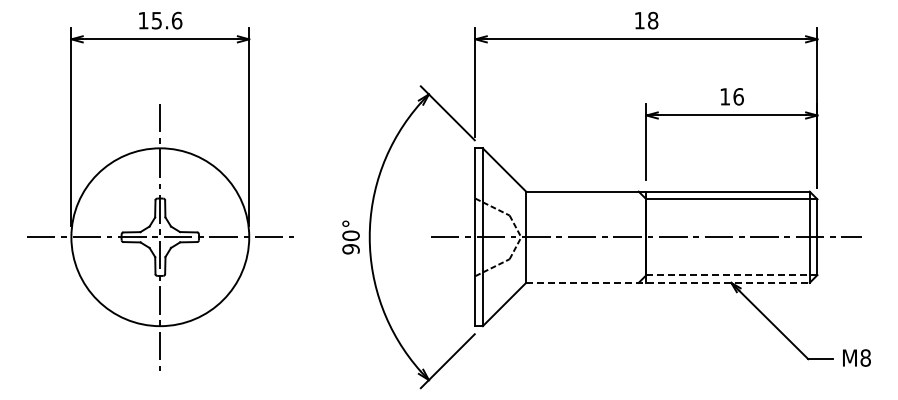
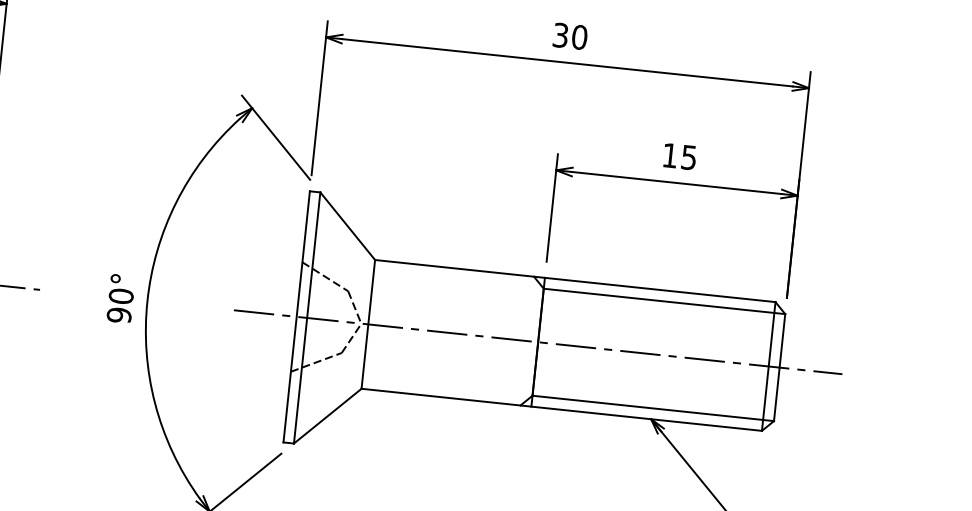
text: (646, 20) -> (570, 36), 18 -> 30
text: (738, 96) -> (689, 157), 16 -> 15
line: (731, 275) -> (652, 408), dashed -> solid
line: (667, 282) -> (561, 409), dashed -> solid

